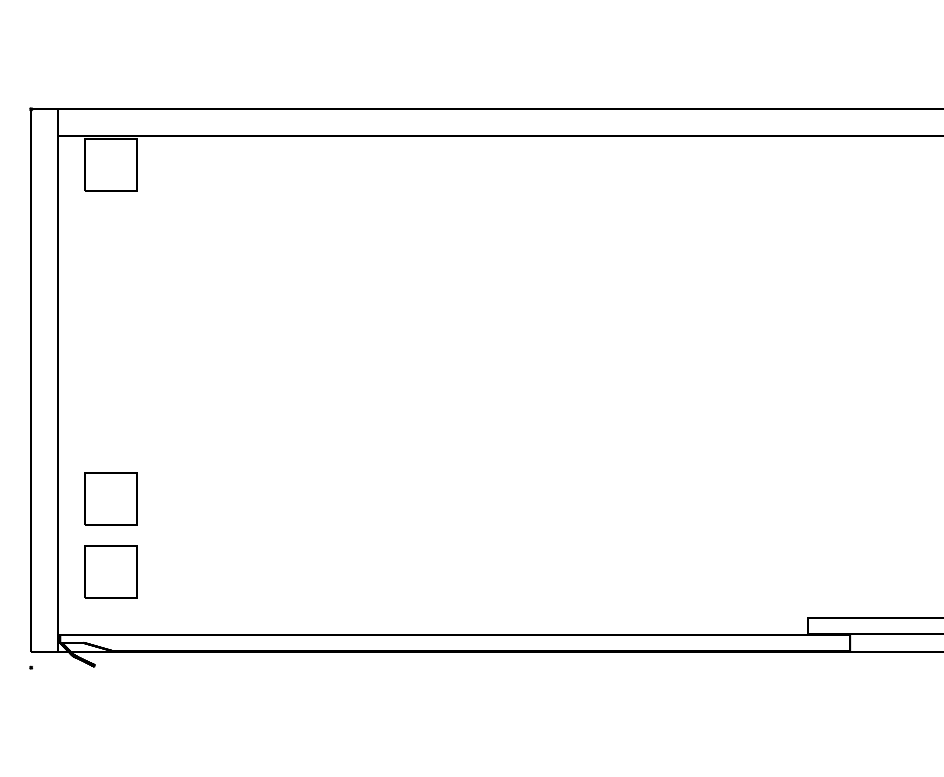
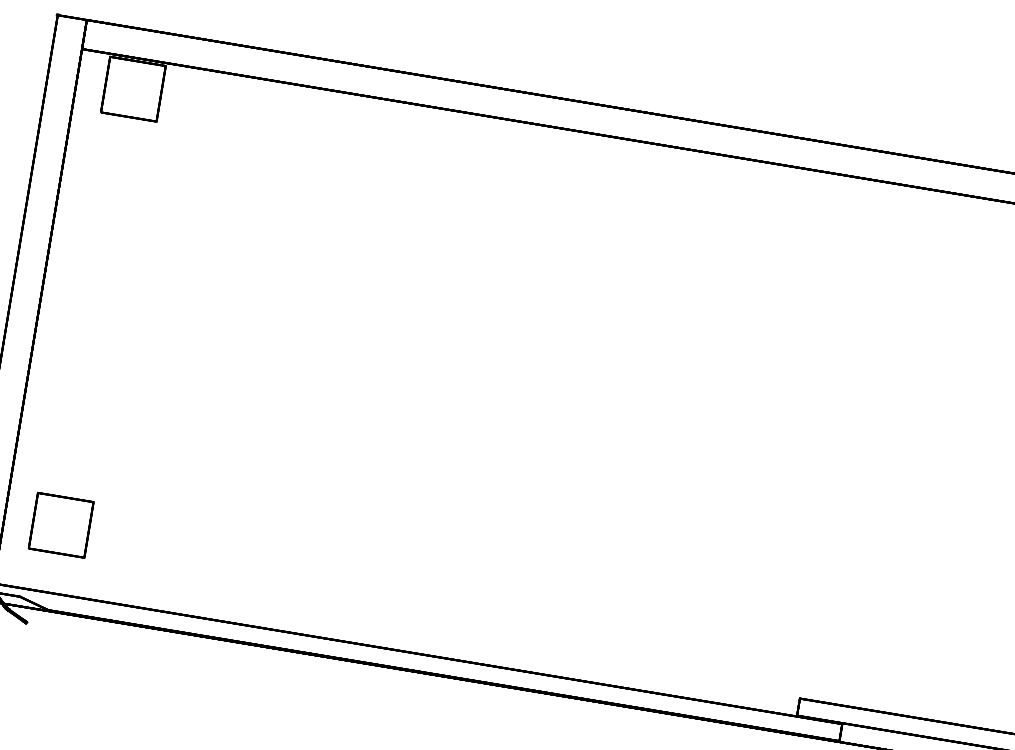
part: (110, 498) -> (73, 446), removed

